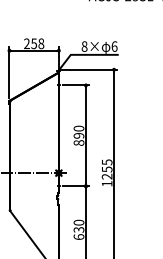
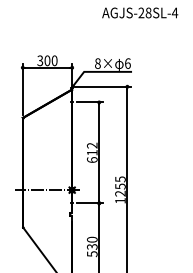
text: (34, 43) -> (47, 60), 258 -> 300
text: (79, 135) -> (92, 152), 890 -> 612
text: (78, 237) -> (91, 254), 630 -> 530

